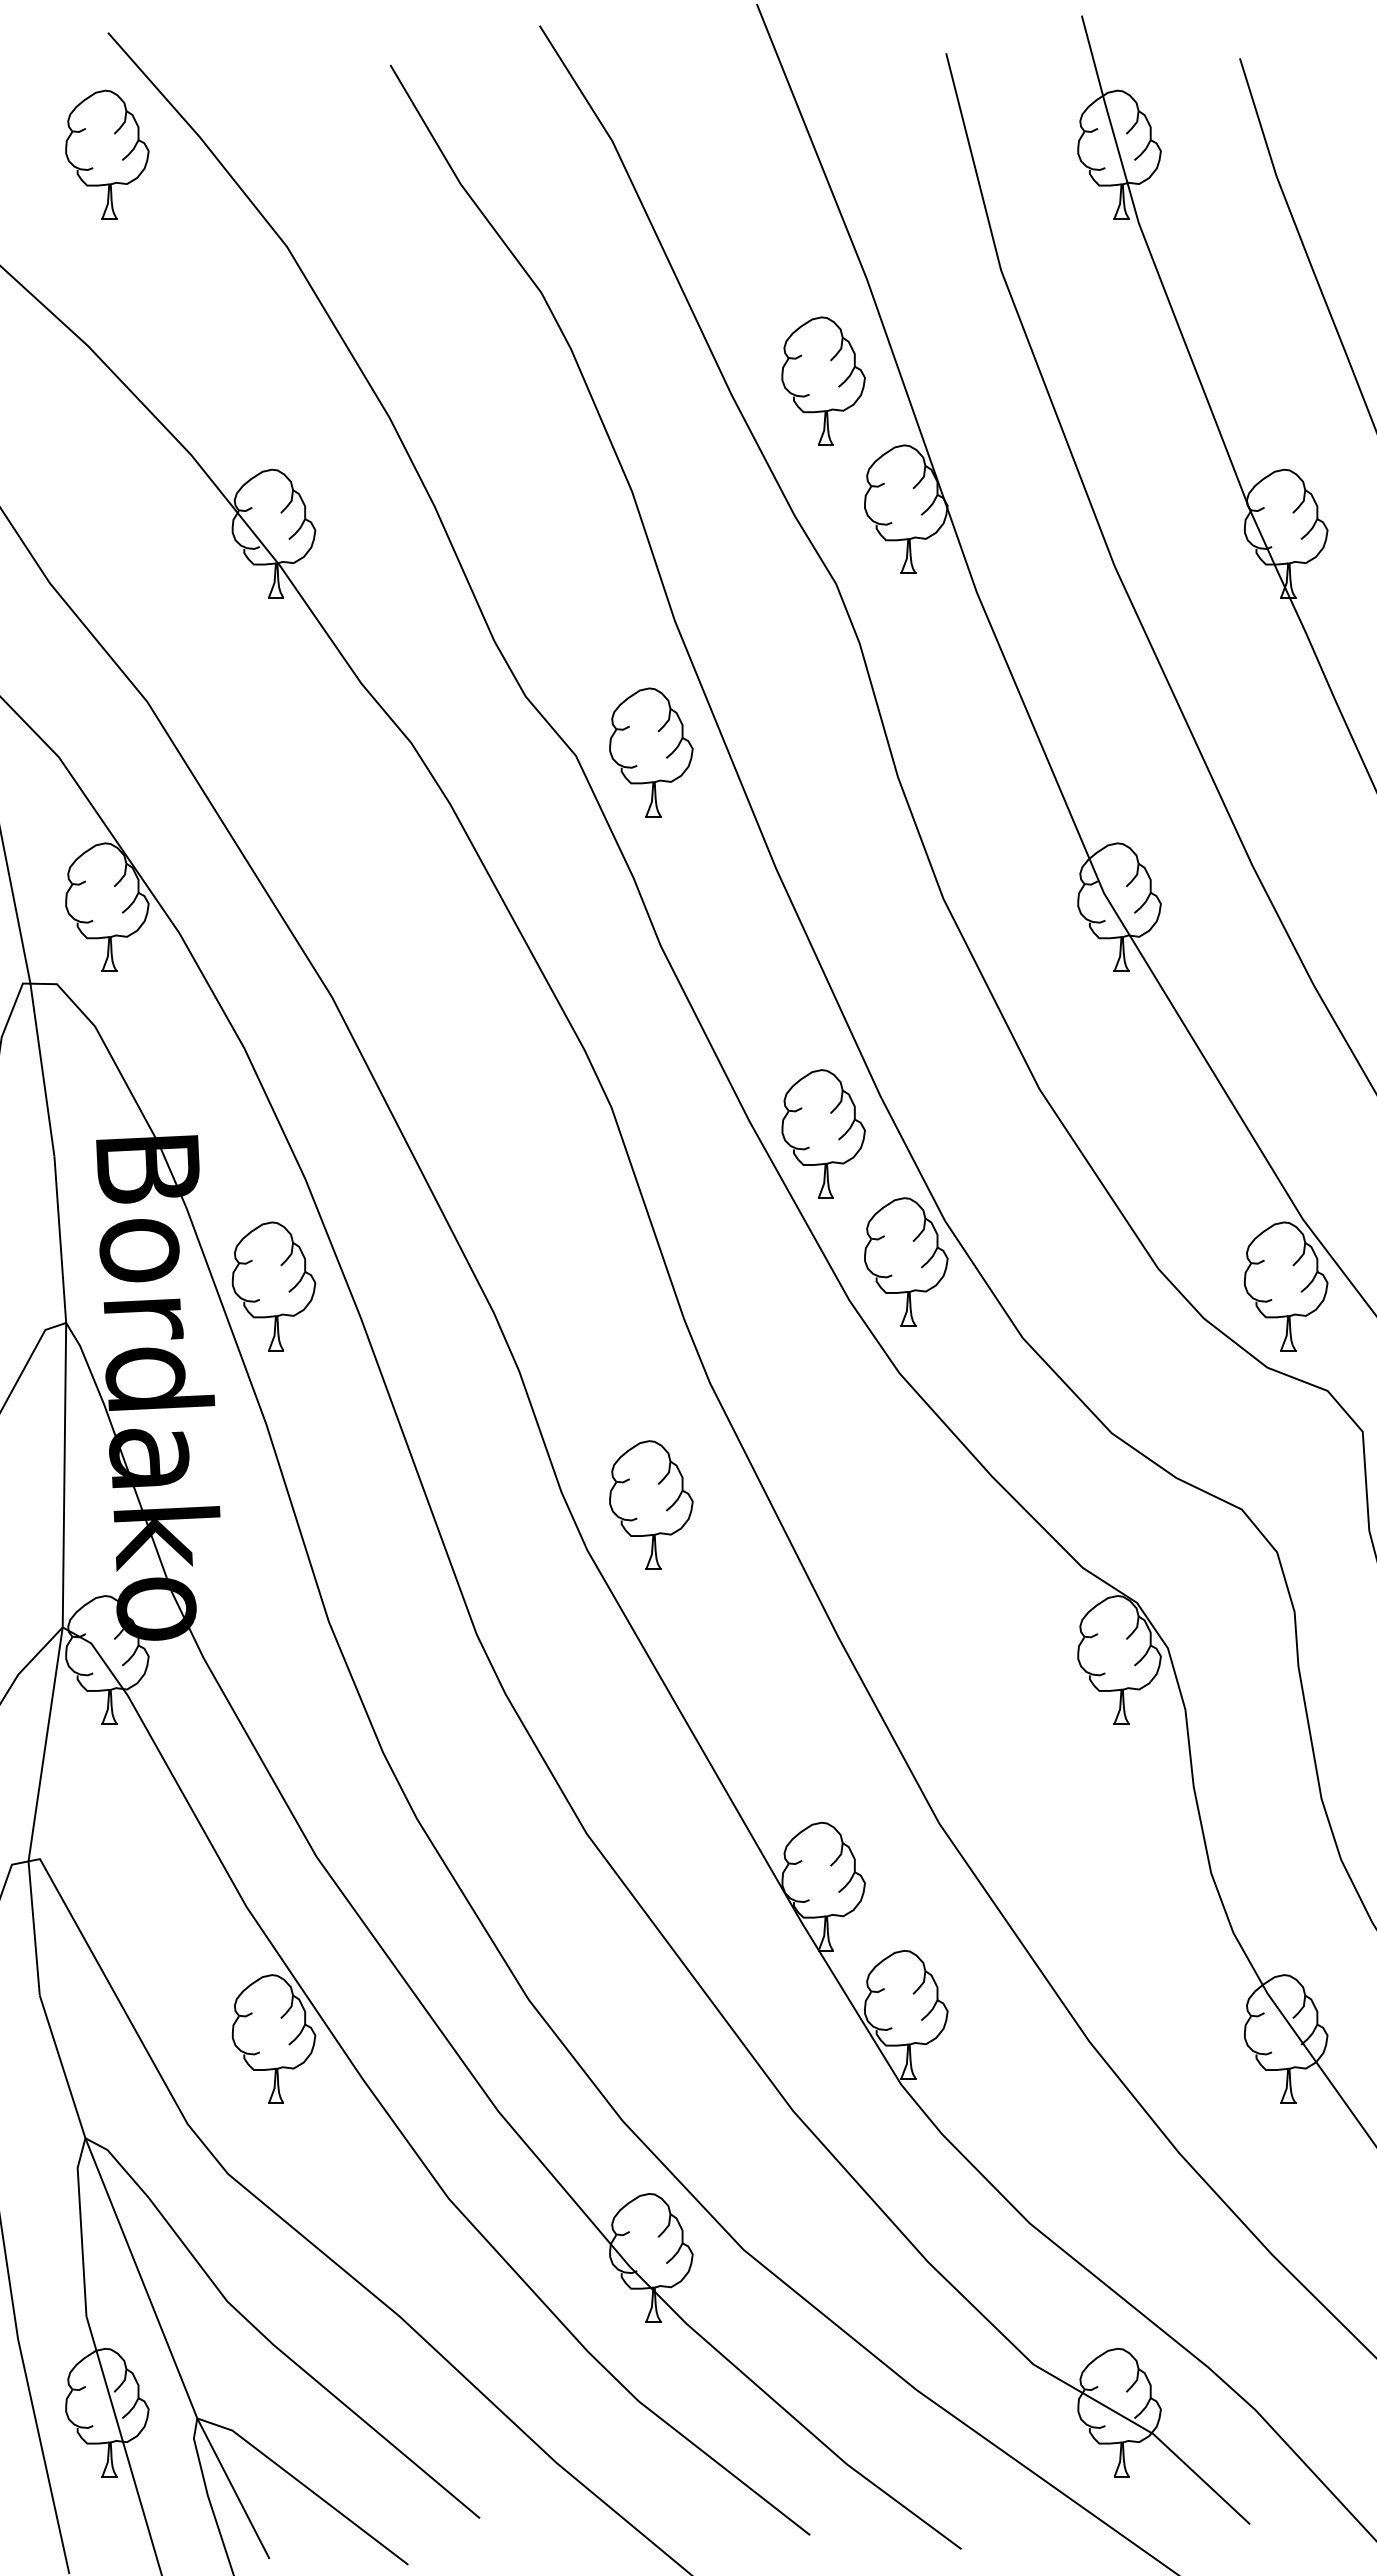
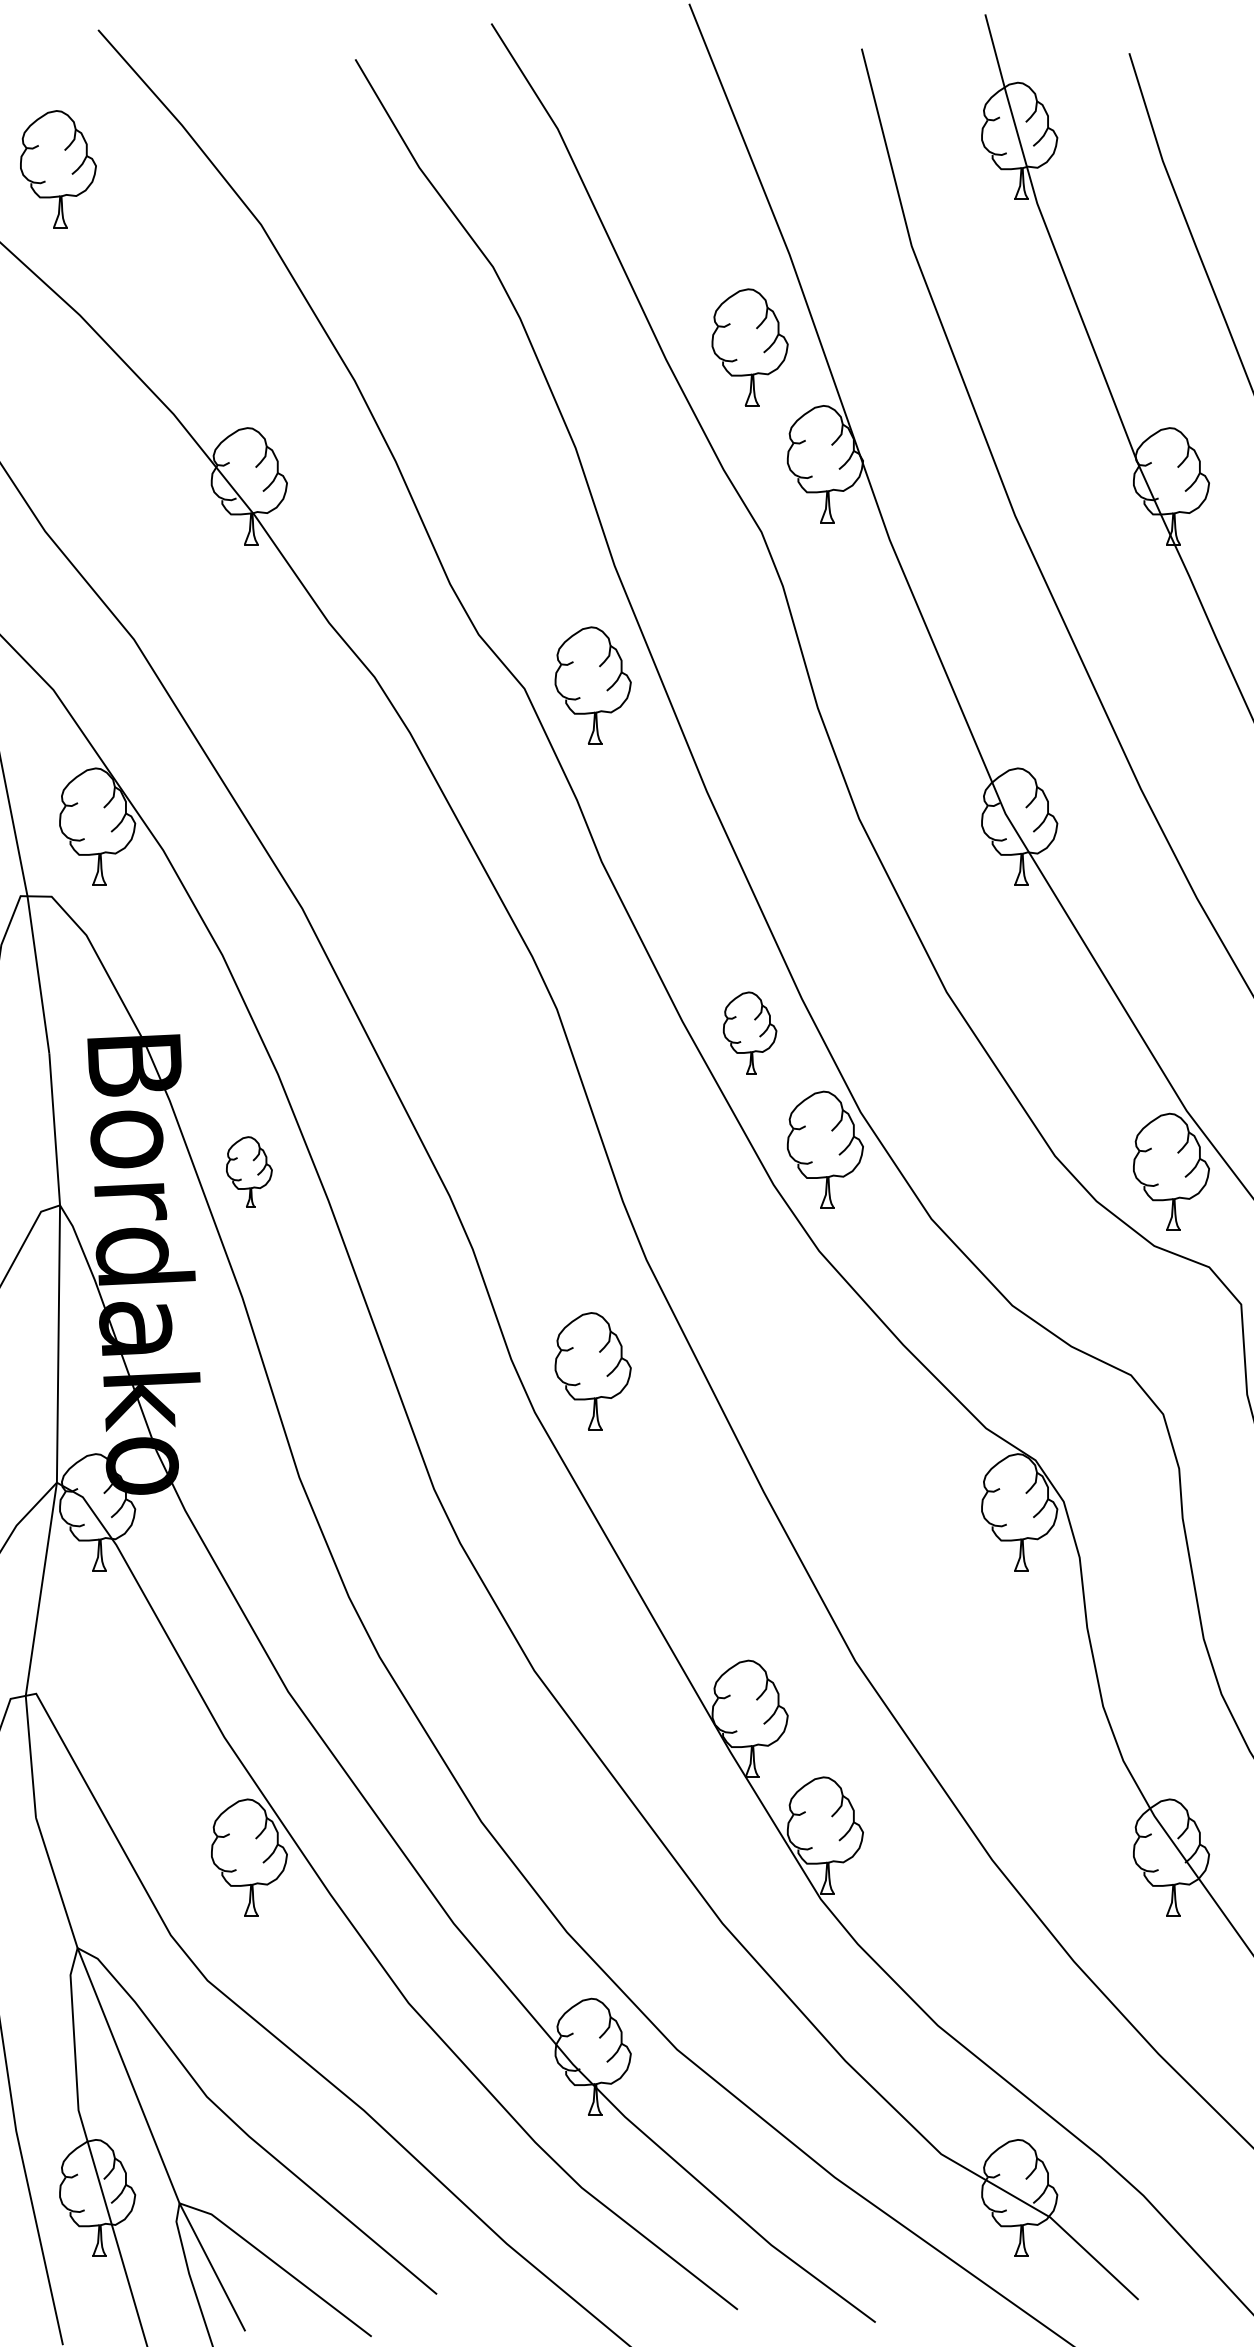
part: (107, 154) -> (58, 169), moved
part: (823, 1133) -> (749, 1032), size x0.7
part: (273, 1286) -> (248, 1172), size x0.6

